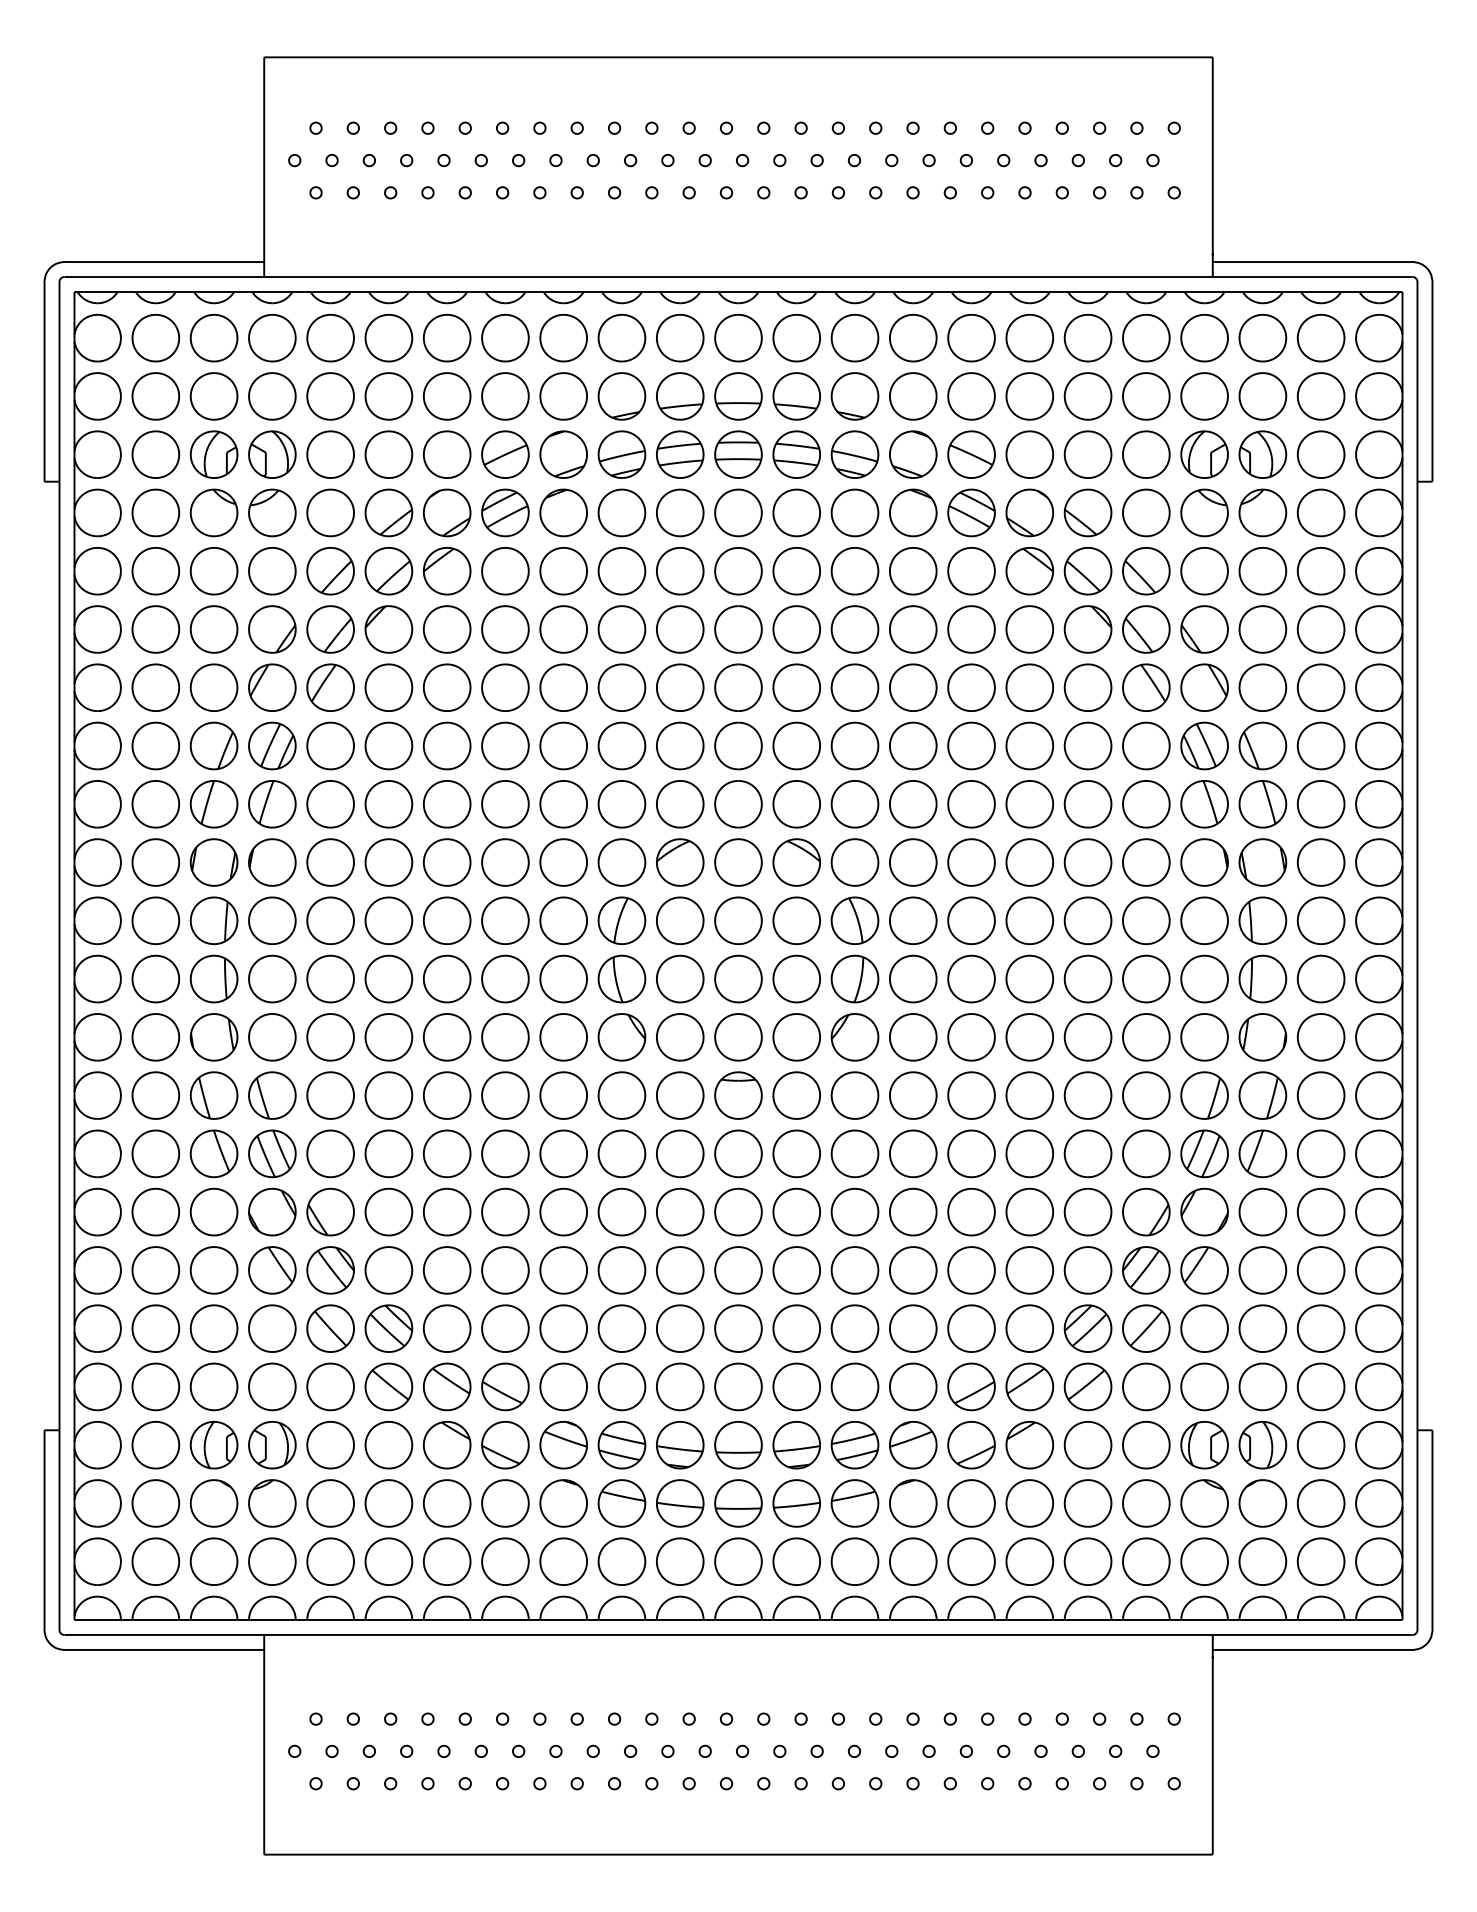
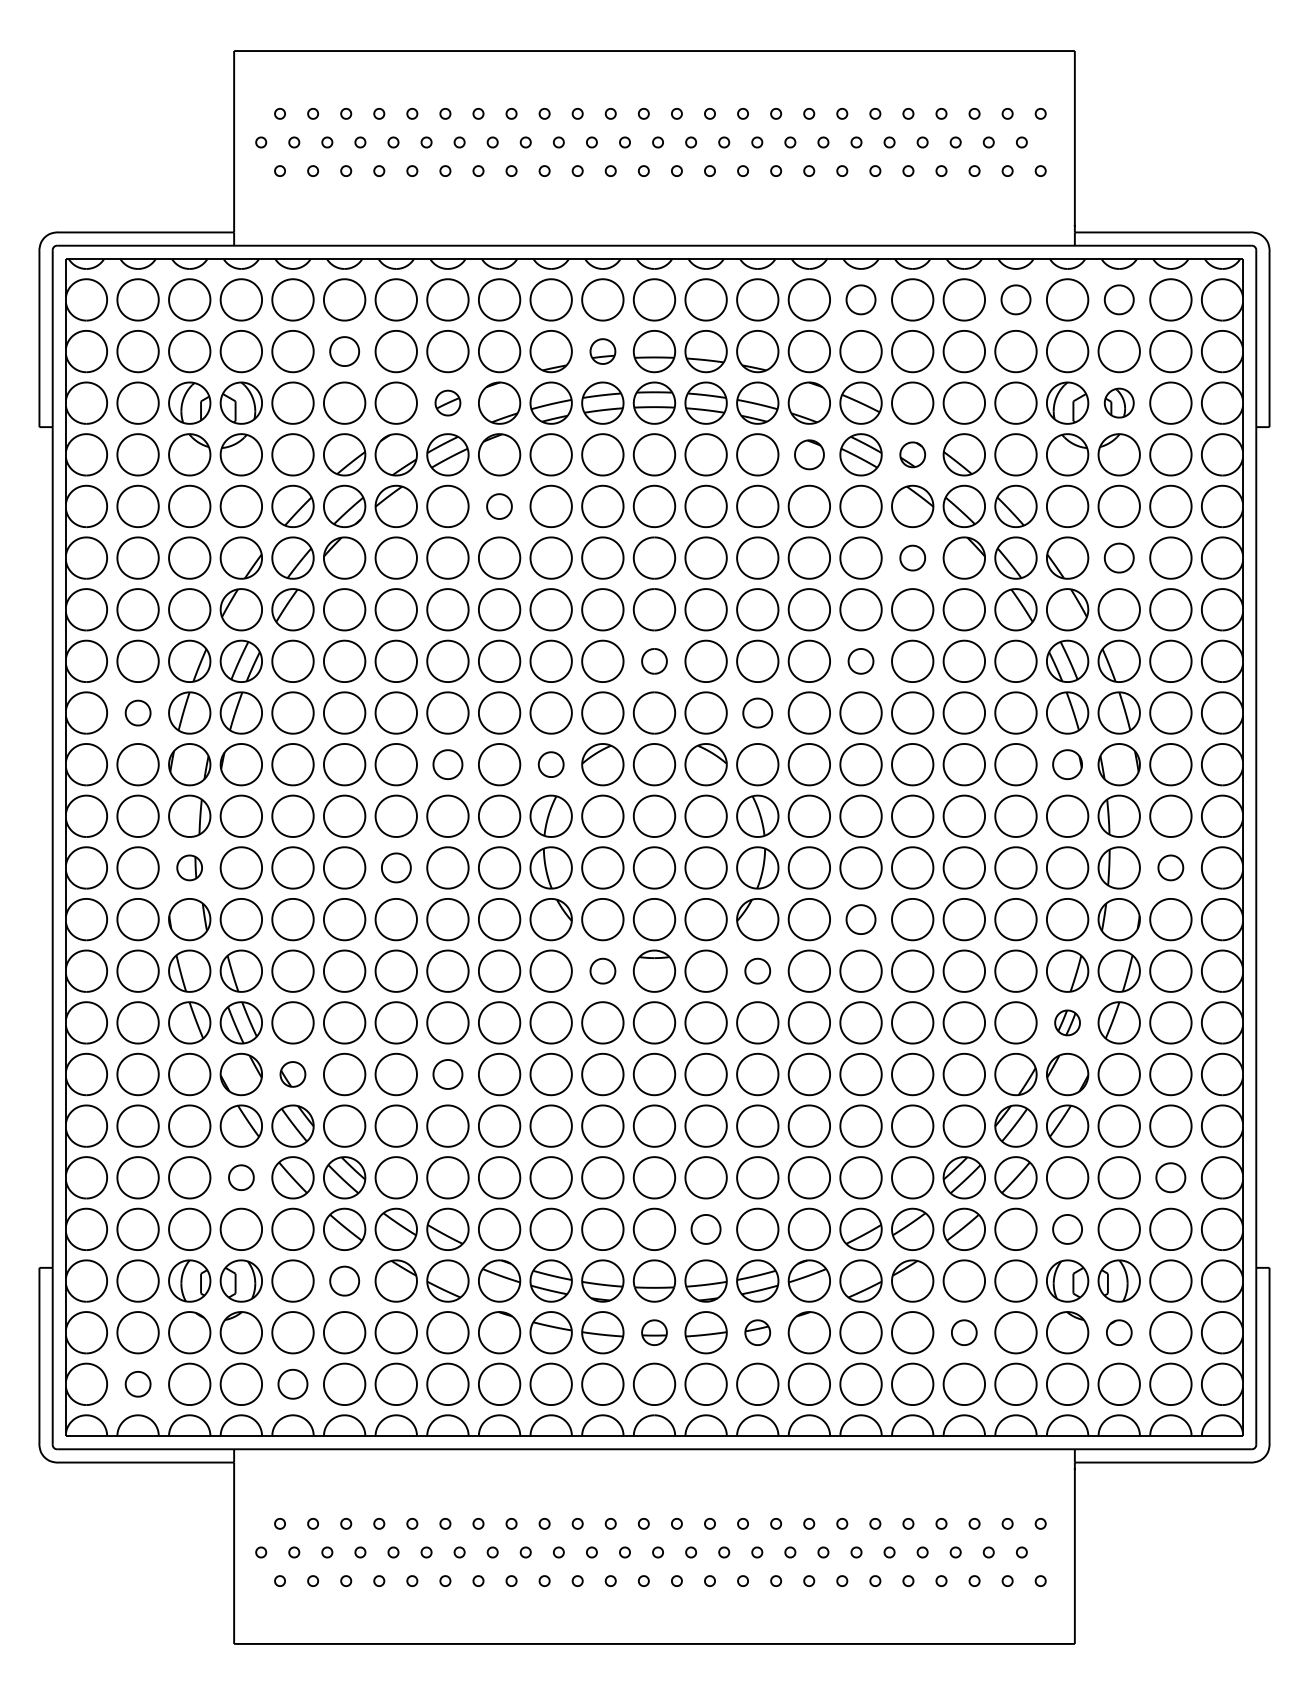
part: (971, 337) -> (861, 299), size x0.7
part: (1146, 337) -> (1016, 299), size x0.7
part: (1262, 337) -> (1118, 299), size x0.7
part: (388, 396) -> (344, 351), size x0.7
part: (680, 396) -> (603, 351), size x0.6
part: (505, 454) -> (447, 403), size x0.6
part: (1262, 454) -> (1118, 403), size x0.7
part: (913, 512) -> (809, 454), size x0.7
part: (1029, 512) -> (912, 454), size x0.6
part: (563, 571) -> (499, 506), size x0.6
part: (1029, 629) -> (912, 558), size x0.6
part: (1262, 629) -> (1118, 558), size x0.7
part: (738, 745) -> (654, 660), size x0.6
part: (971, 745) -> (861, 660), size x0.6
part: (155, 804) -> (137, 713), size x0.6
part: (854, 804) -> (757, 713), size x0.7
part: (505, 862) -> (447, 764), size x0.7
part: (621, 862) -> (550, 764), size x0.6
part: (1204, 862) -> (1067, 764), size x0.7
part: (213, 978) -> (189, 867), size x0.6
part: (447, 978) -> (396, 867), size x0.7
part: (1320, 978) -> (1170, 867), size x0.6
part: (971, 1037) -> (861, 919), size x0.7
part: (680, 1095) -> (603, 971), size x0.6
part: (854, 1095) -> (757, 971), size x0.6
part: (1204, 1153) -> (1067, 1022), size x0.6
part: (330, 1211) -> (292, 1073), size x0.6
part: (505, 1211) -> (447, 1073), size x0.7
part: (272, 1328) -> (241, 1177), size x0.6
part: (1320, 1328) -> (1170, 1177), size x0.7
part: (796, 1386) -> (705, 1229), size x0.7
part: (1204, 1386) -> (1067, 1229), size x0.7
part: (388, 1445) -> (344, 1281), size x0.7
part: (738, 1503) -> (654, 1332), size x0.6
part: (854, 1503) -> (757, 1332), size x0.6
part: (1087, 1503) -> (963, 1332), size x0.6
part: (1262, 1503) -> (1118, 1332), size x0.6
part: (155, 1561) -> (137, 1384), size x0.6
part: (330, 1561) -> (292, 1384), size x0.7

